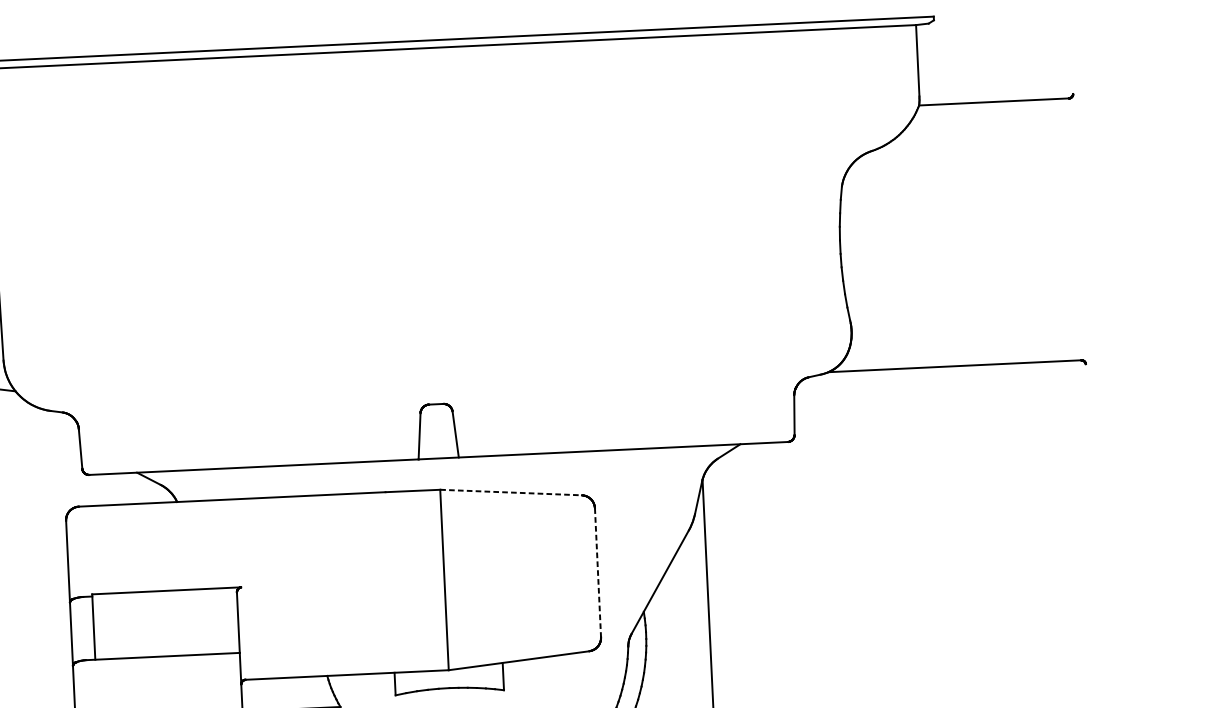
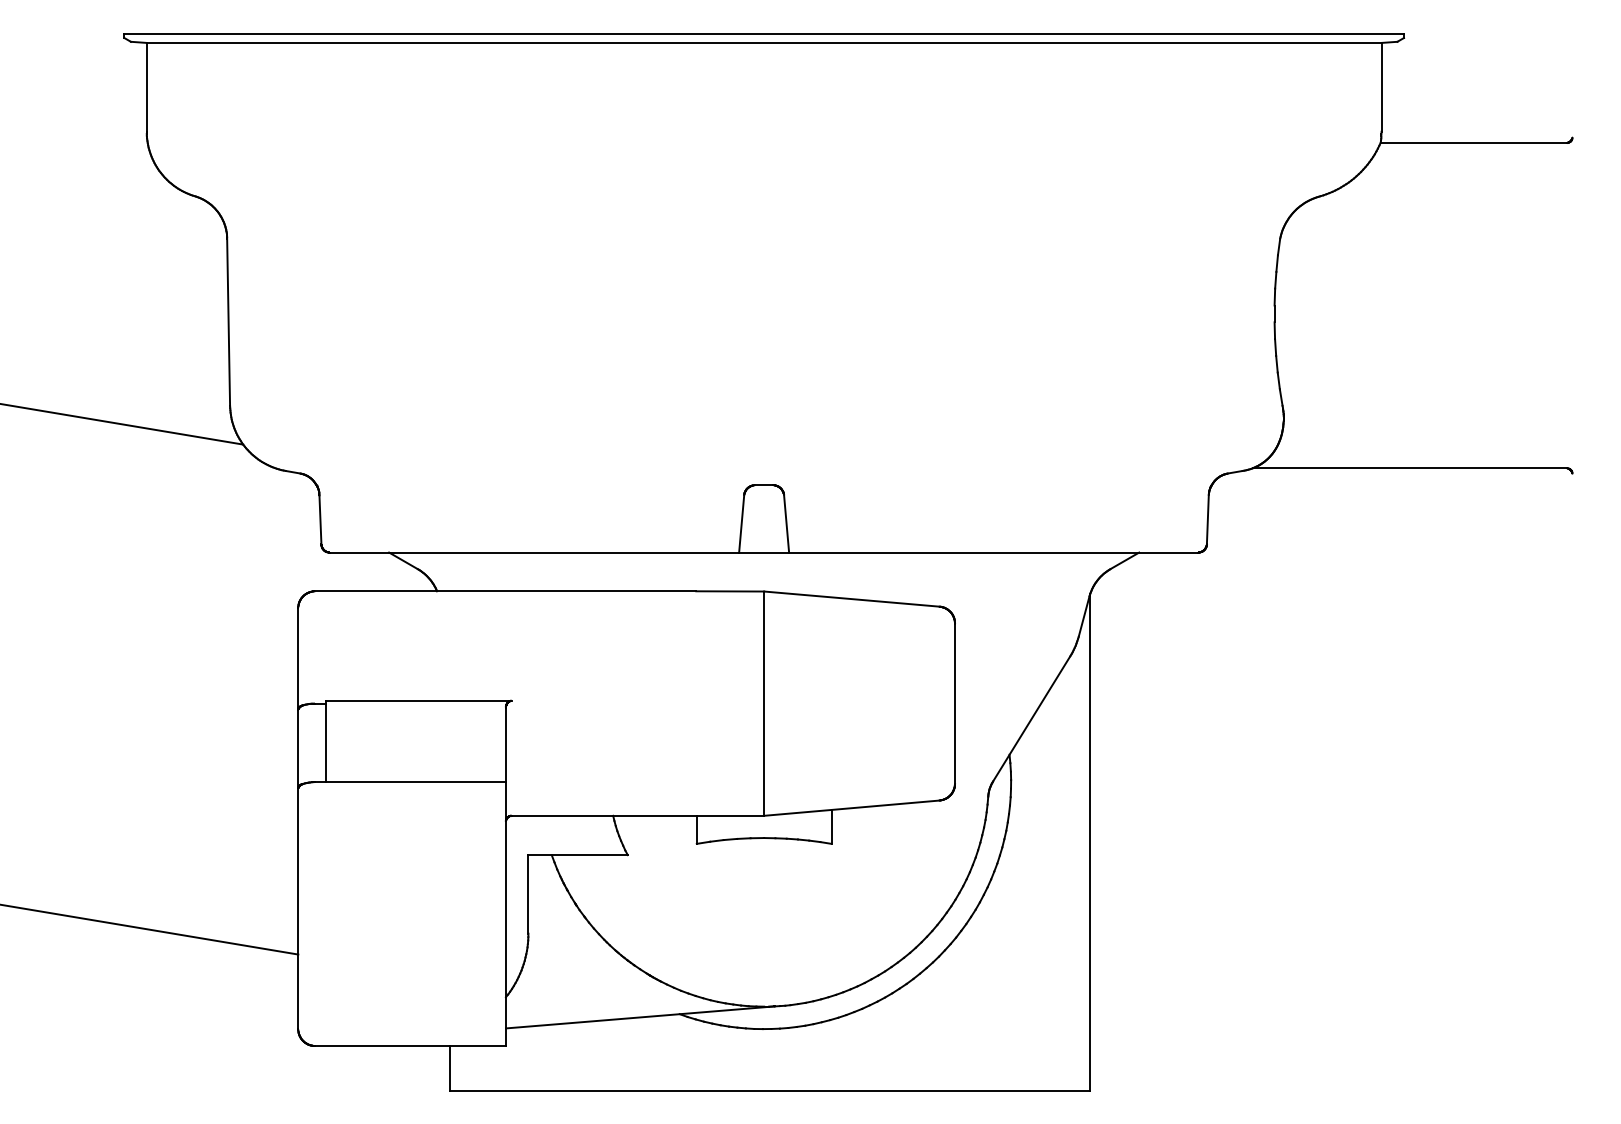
line: (511, 492) -> (852, 599), dashed -> solid
line: (598, 573) -> (955, 704), dashed -> solid

